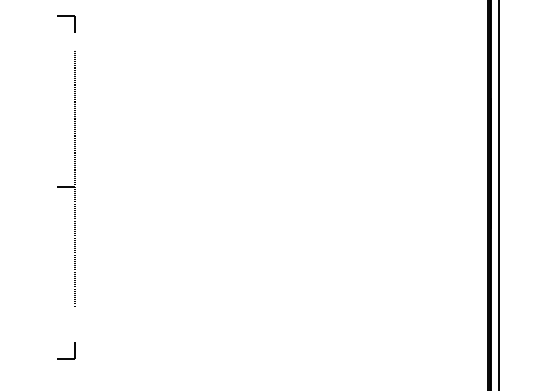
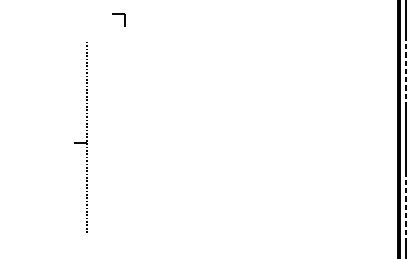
part: (66, 16) -> (118, 14), moved
line: (499, 94) -> (406, 73), solid -> dashed
line: (499, 275) -> (406, 209), solid -> dashed

